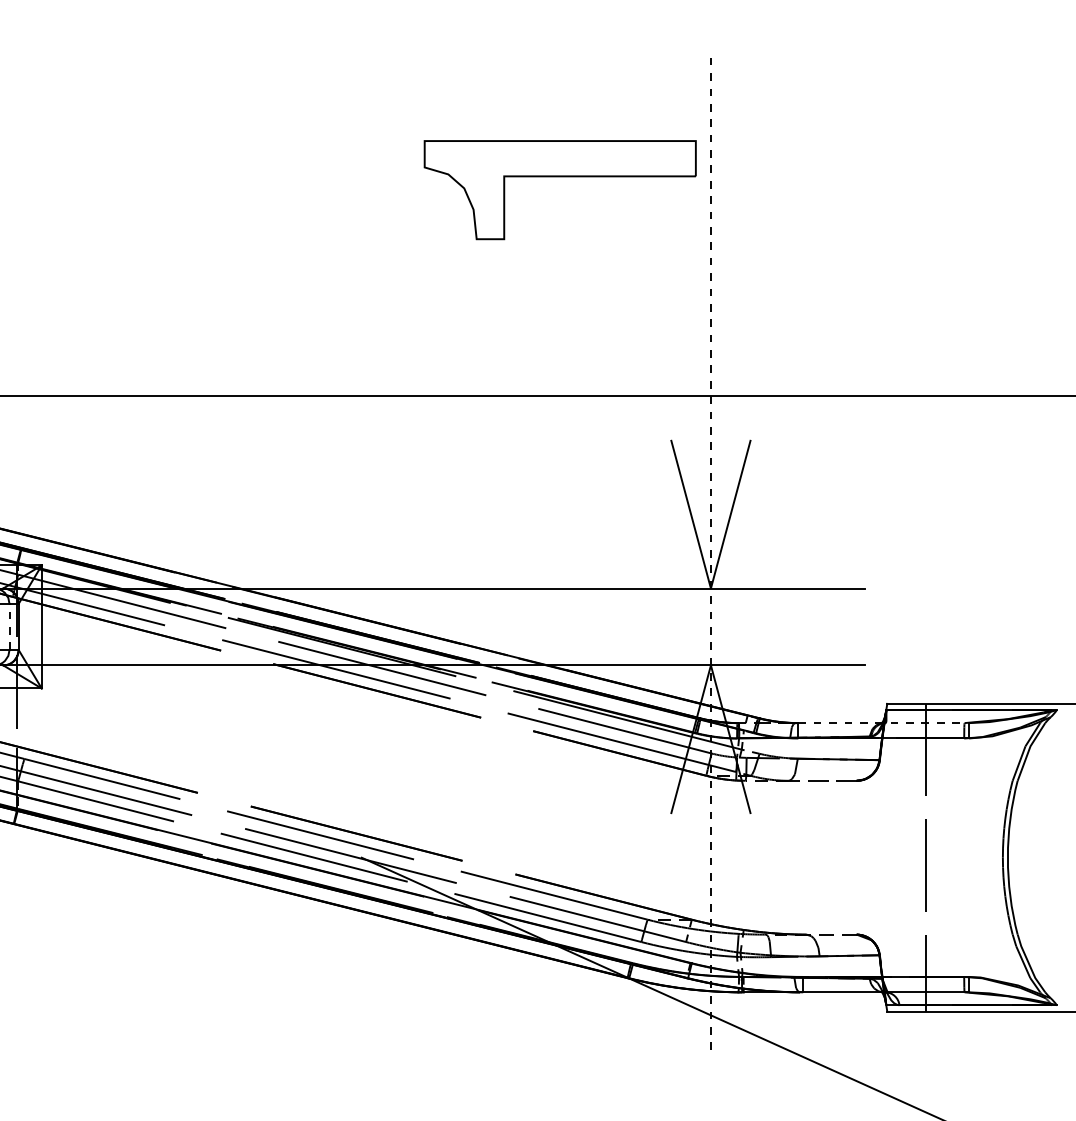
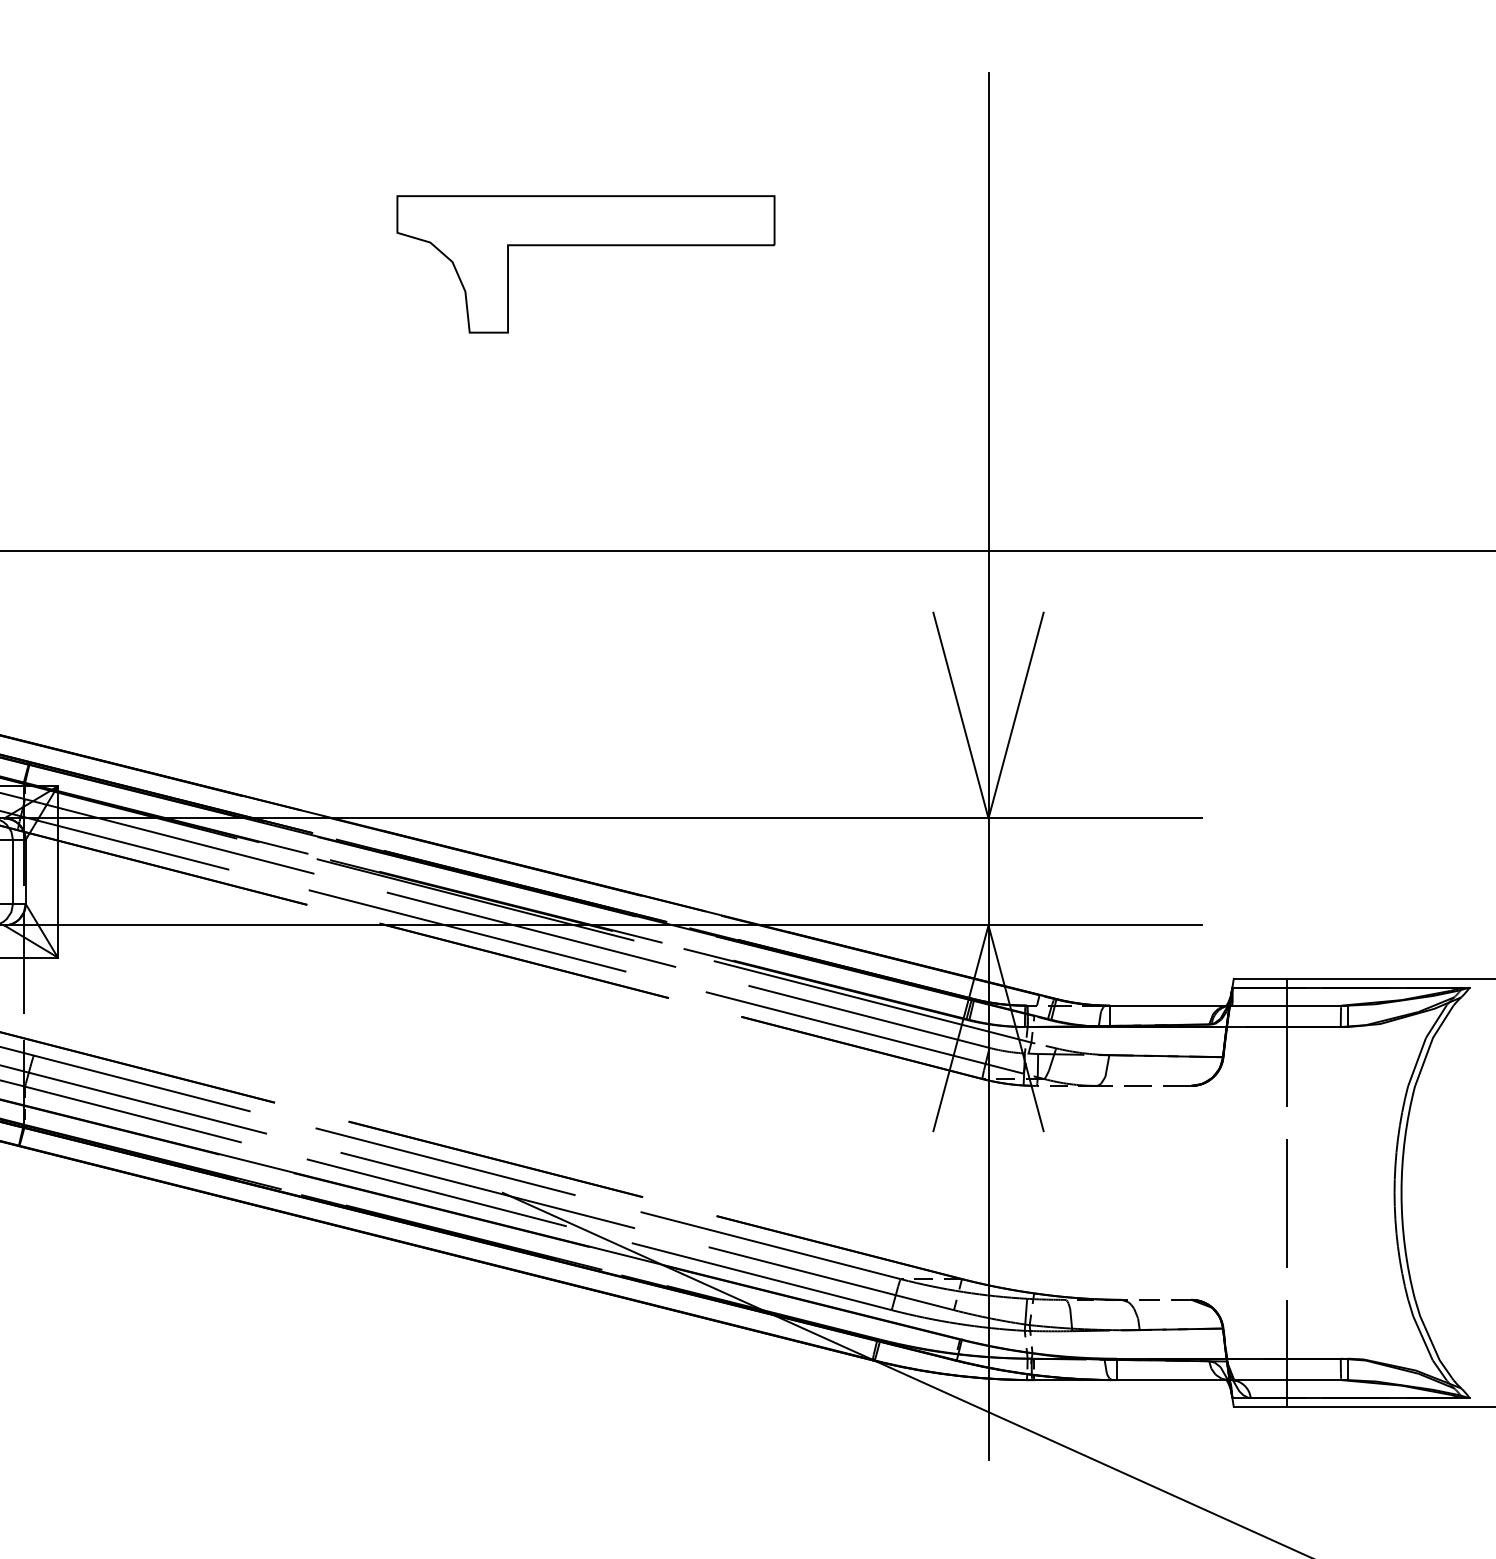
part: (559, 177) -> (585, 246), moved
line: (710, 551) -> (988, 766), dashed -> solid
line: (9, 626) -> (12, 871), dashed -> solid
line: (883, 722) -> (1228, 1005), dashed -> solid

